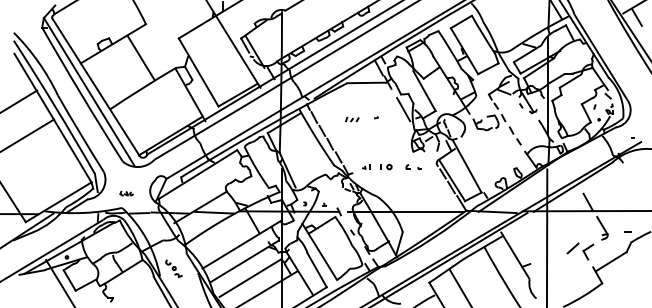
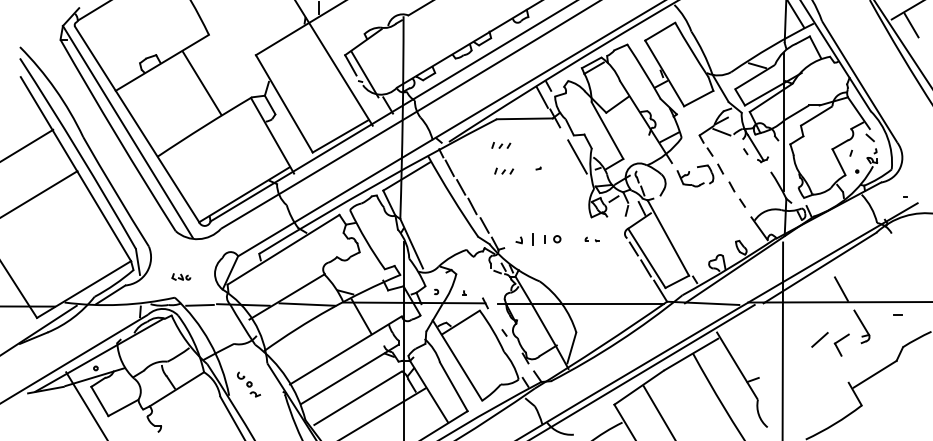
part: (350, 101) -> (501, 145), added
part: (366, 166) -> (524, 238), size x1.6
part: (413, 167) -> (591, 239), size x0.6
line: (627, 231) -> (897, 314), moved
part: (580, 251) -> (830, 344), moved

